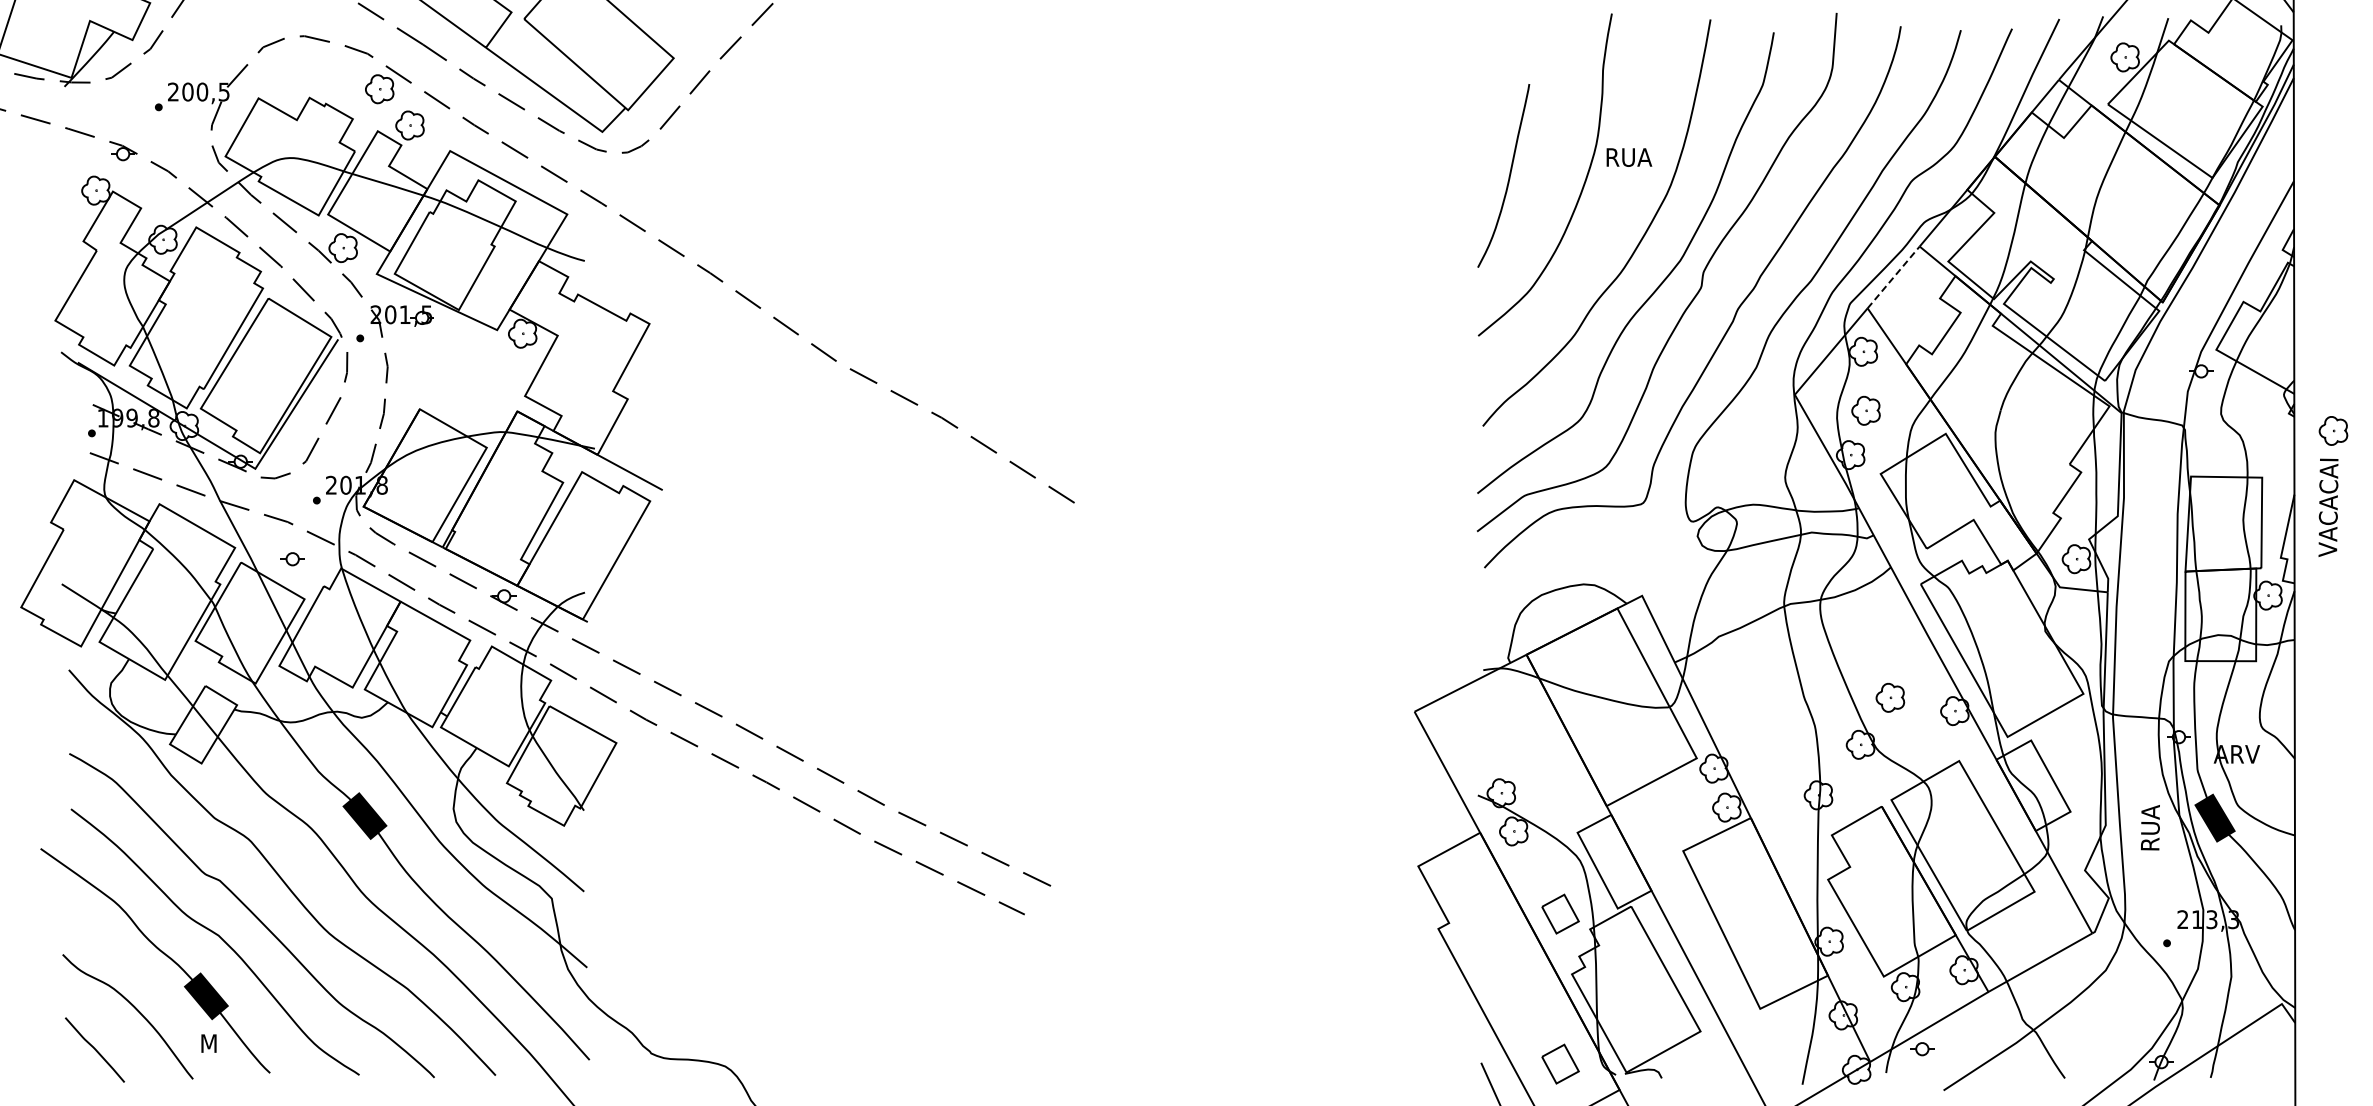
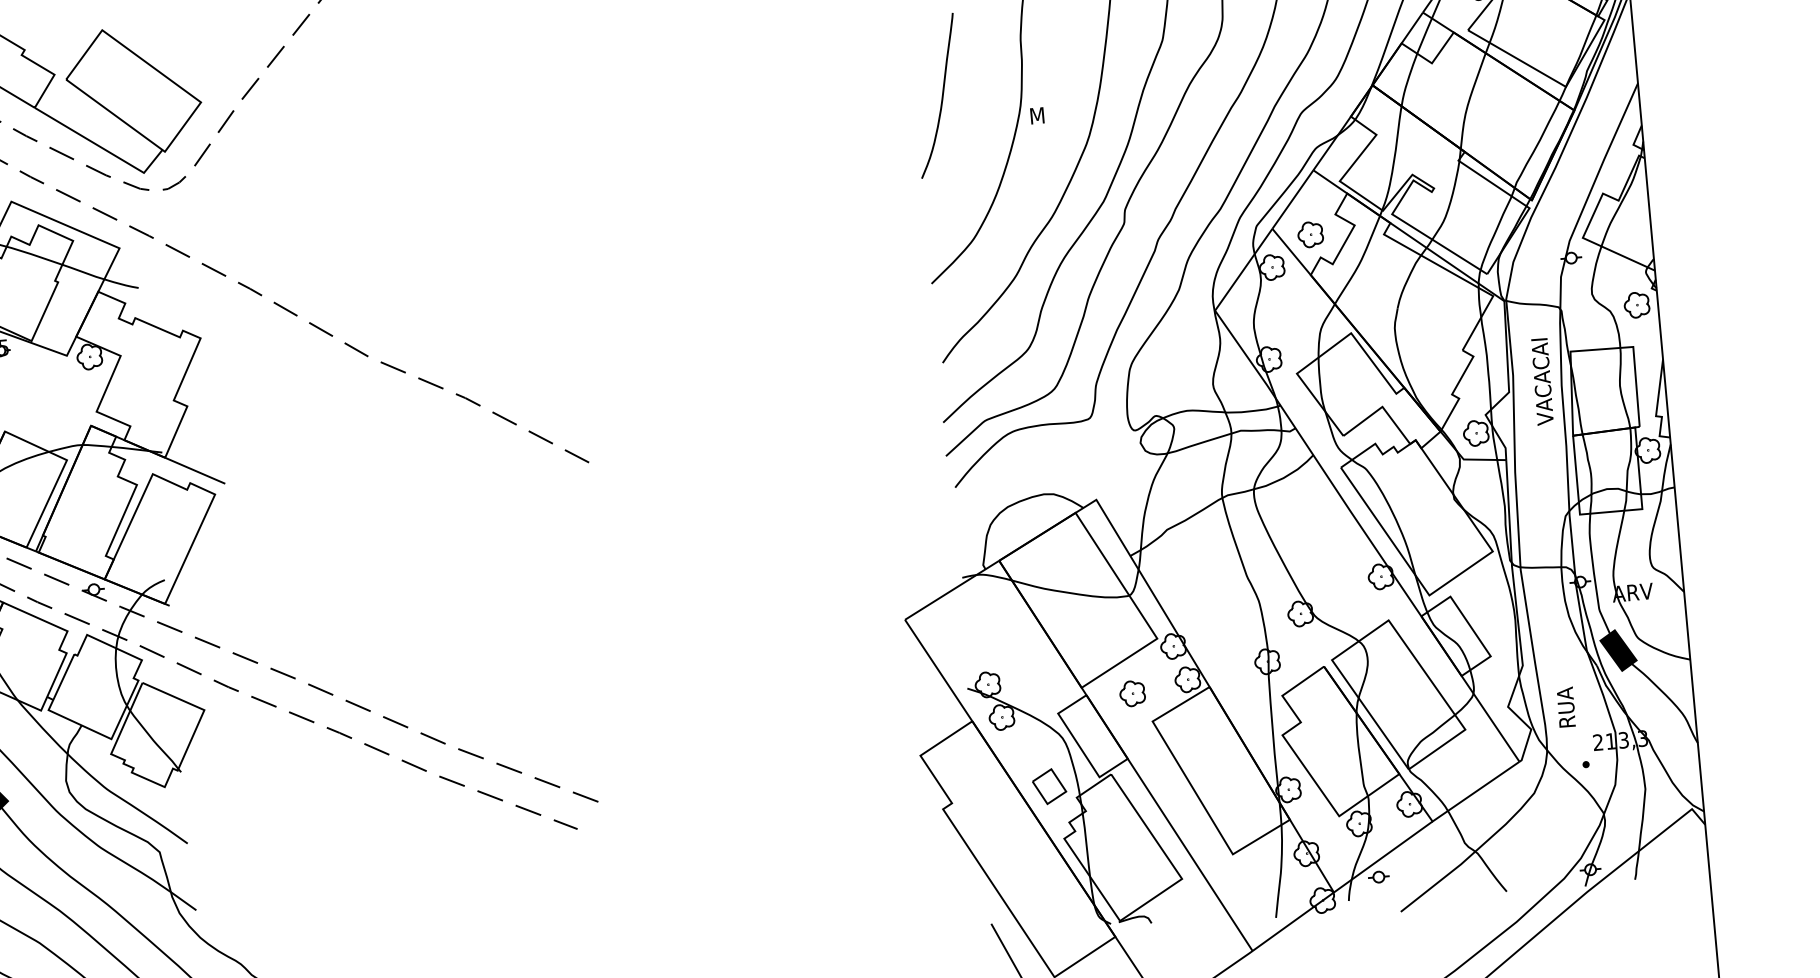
text: (1630, 157) -> (1051, 114), RUA -> M
curve: (1508, 176) -> (941, 96), moved
line: (1893, 277) -> (1292, 199), dashed -> solid
part: (1865, 410) -> (1310, 234), moved
part: (2333, 430) -> (1636, 304), moved
text: (2328, 507) -> (1542, 381), moved
part: (1890, 697) -> (1132, 693), moved
text: (2150, 827) -> (1566, 707), moved
part: (1560, 1063) -> (1061, 918), removed

